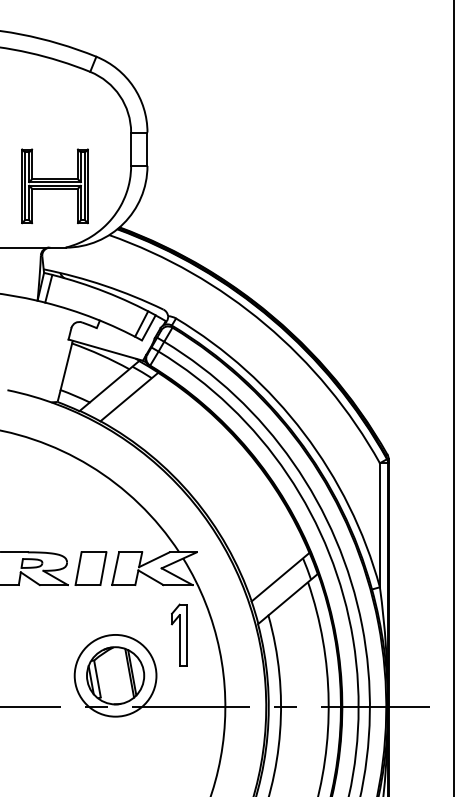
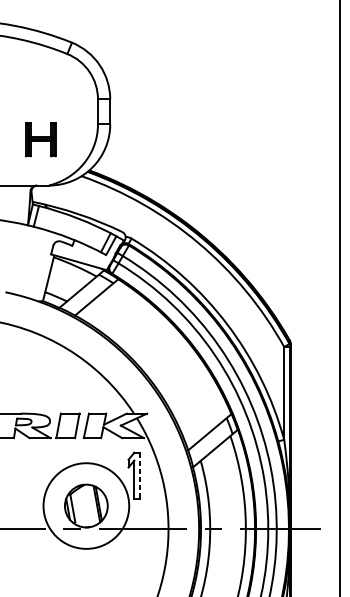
part: (54, 186) -> (40, 139), size x0.6
line: (187, 635) -> (140, 475), solid -> dashed
circle: (115, 675) -> (86, 505), size x1.4

